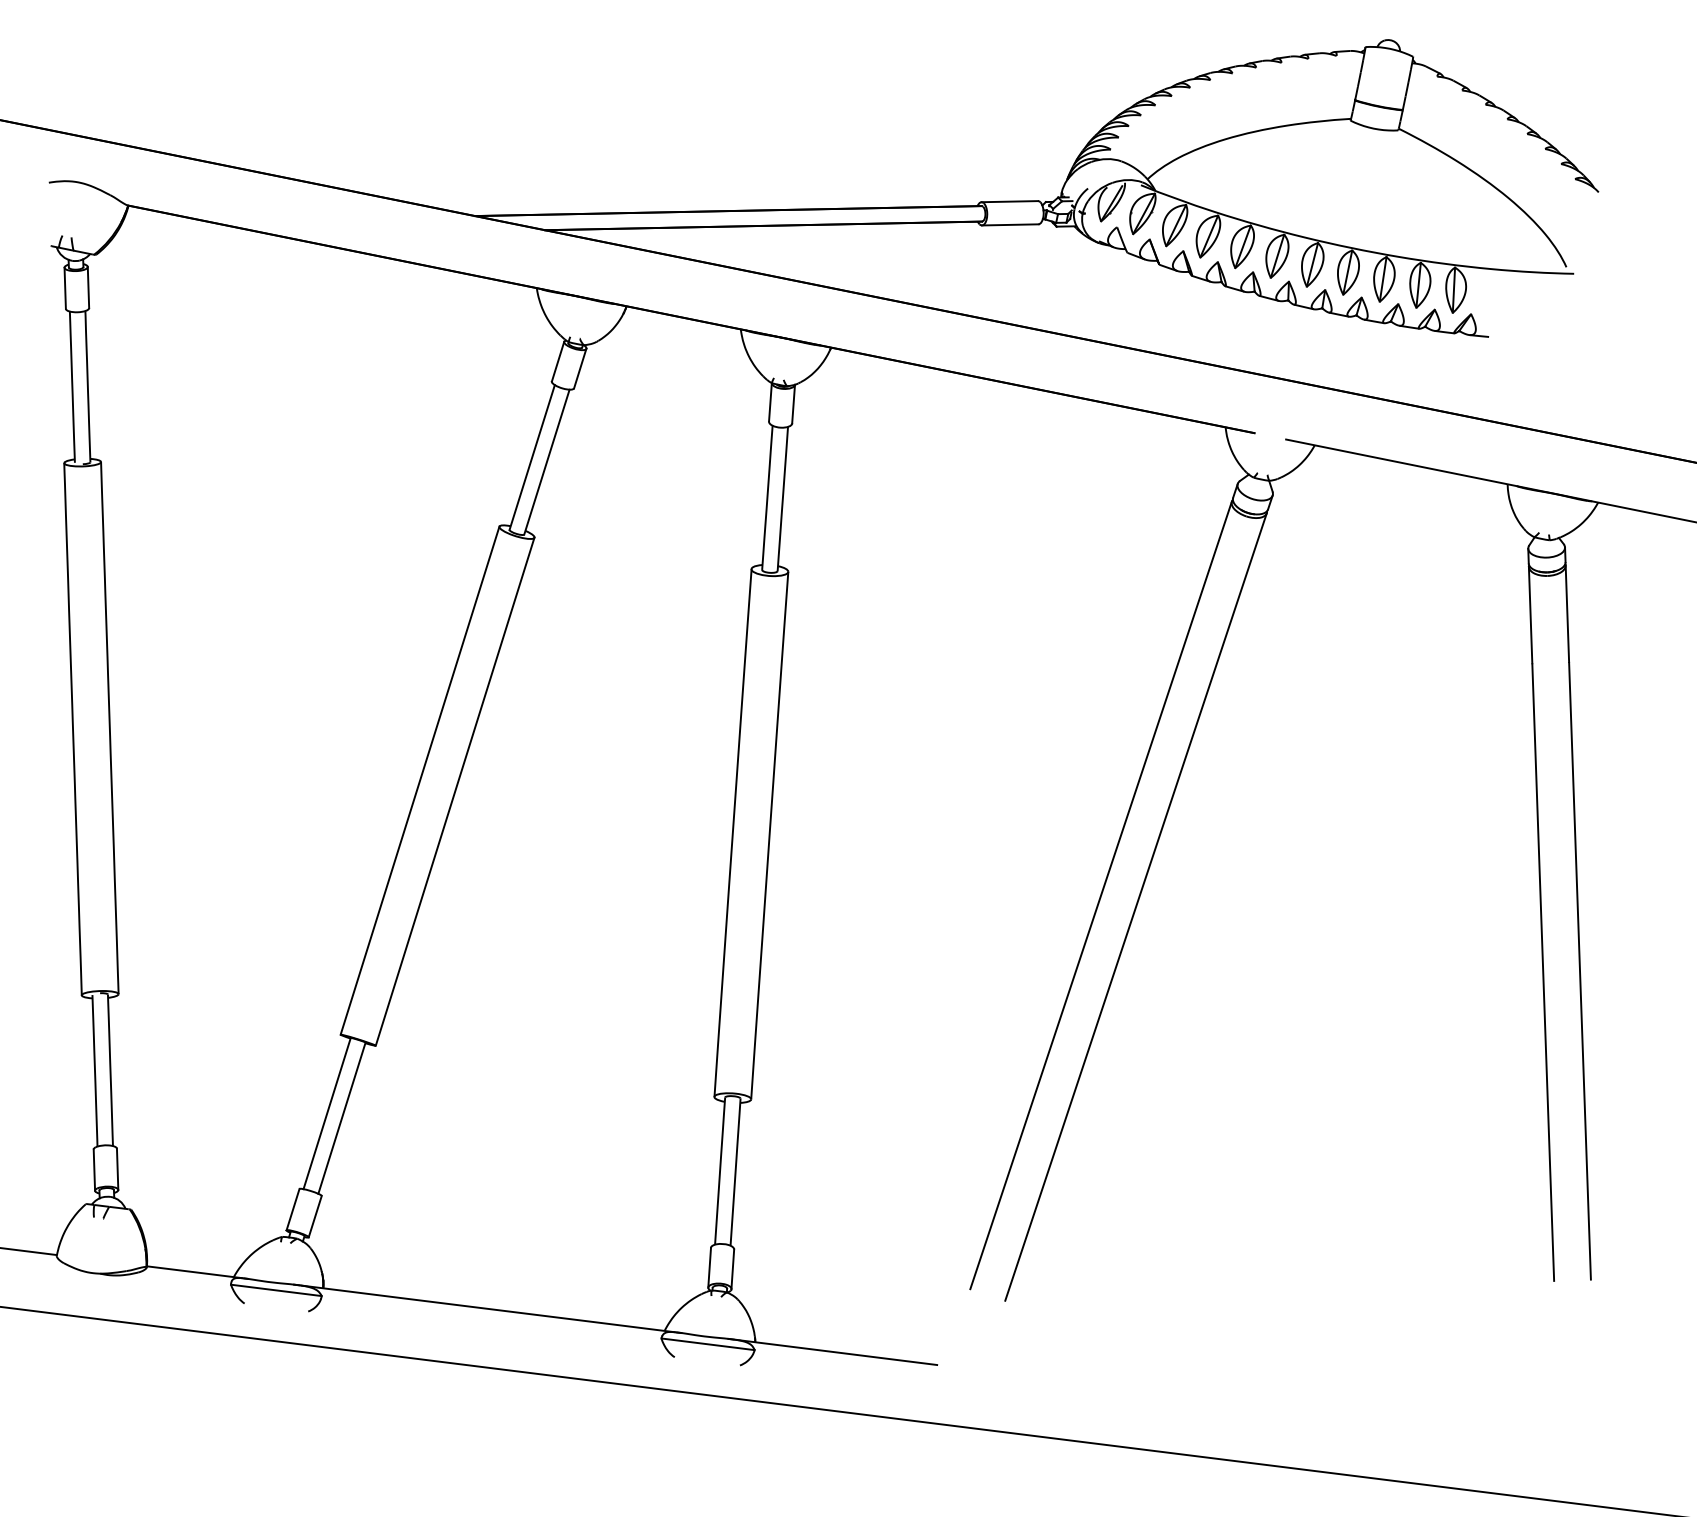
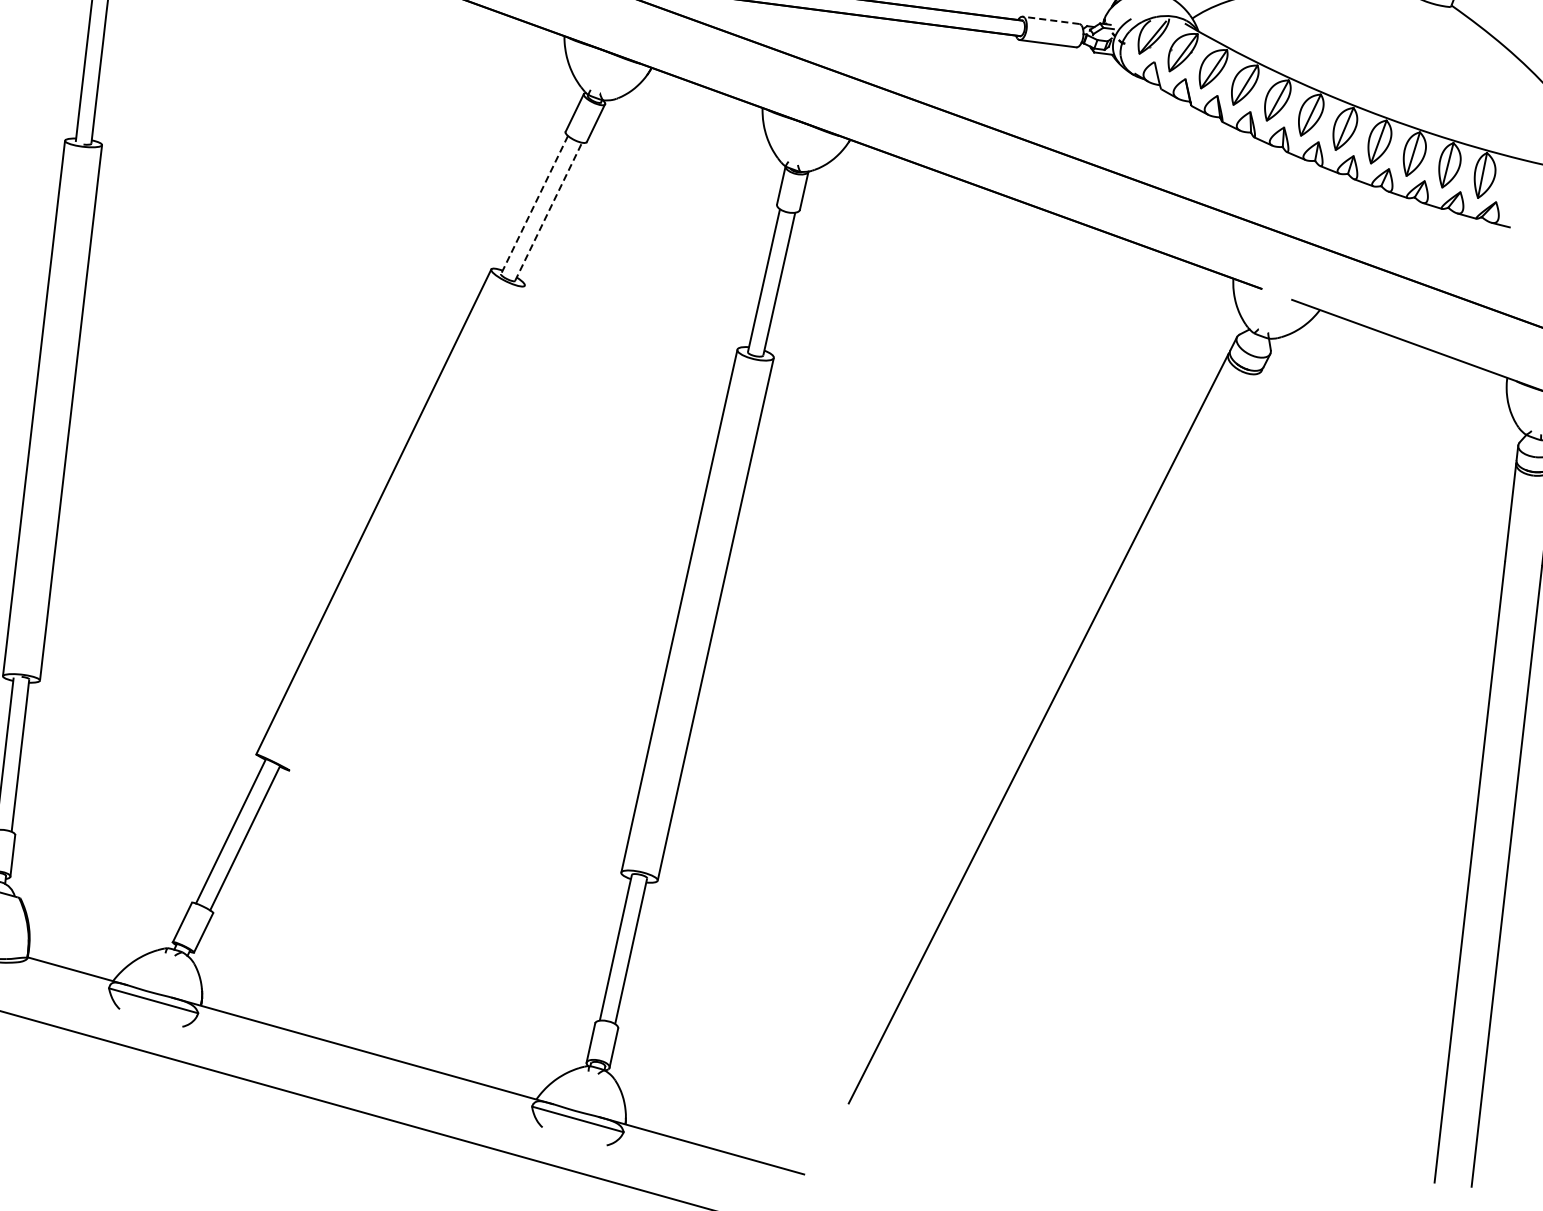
line: (1009, 201) -> (1050, 20), solid -> dashed
line: (532, 457) -> (534, 205), solid -> dashed
line: (546, 462) -> (548, 212), solid -> dashed
line: (454, 791) -> (406, 527), removed
line: (1135, 906) -> (1071, 744), removed

